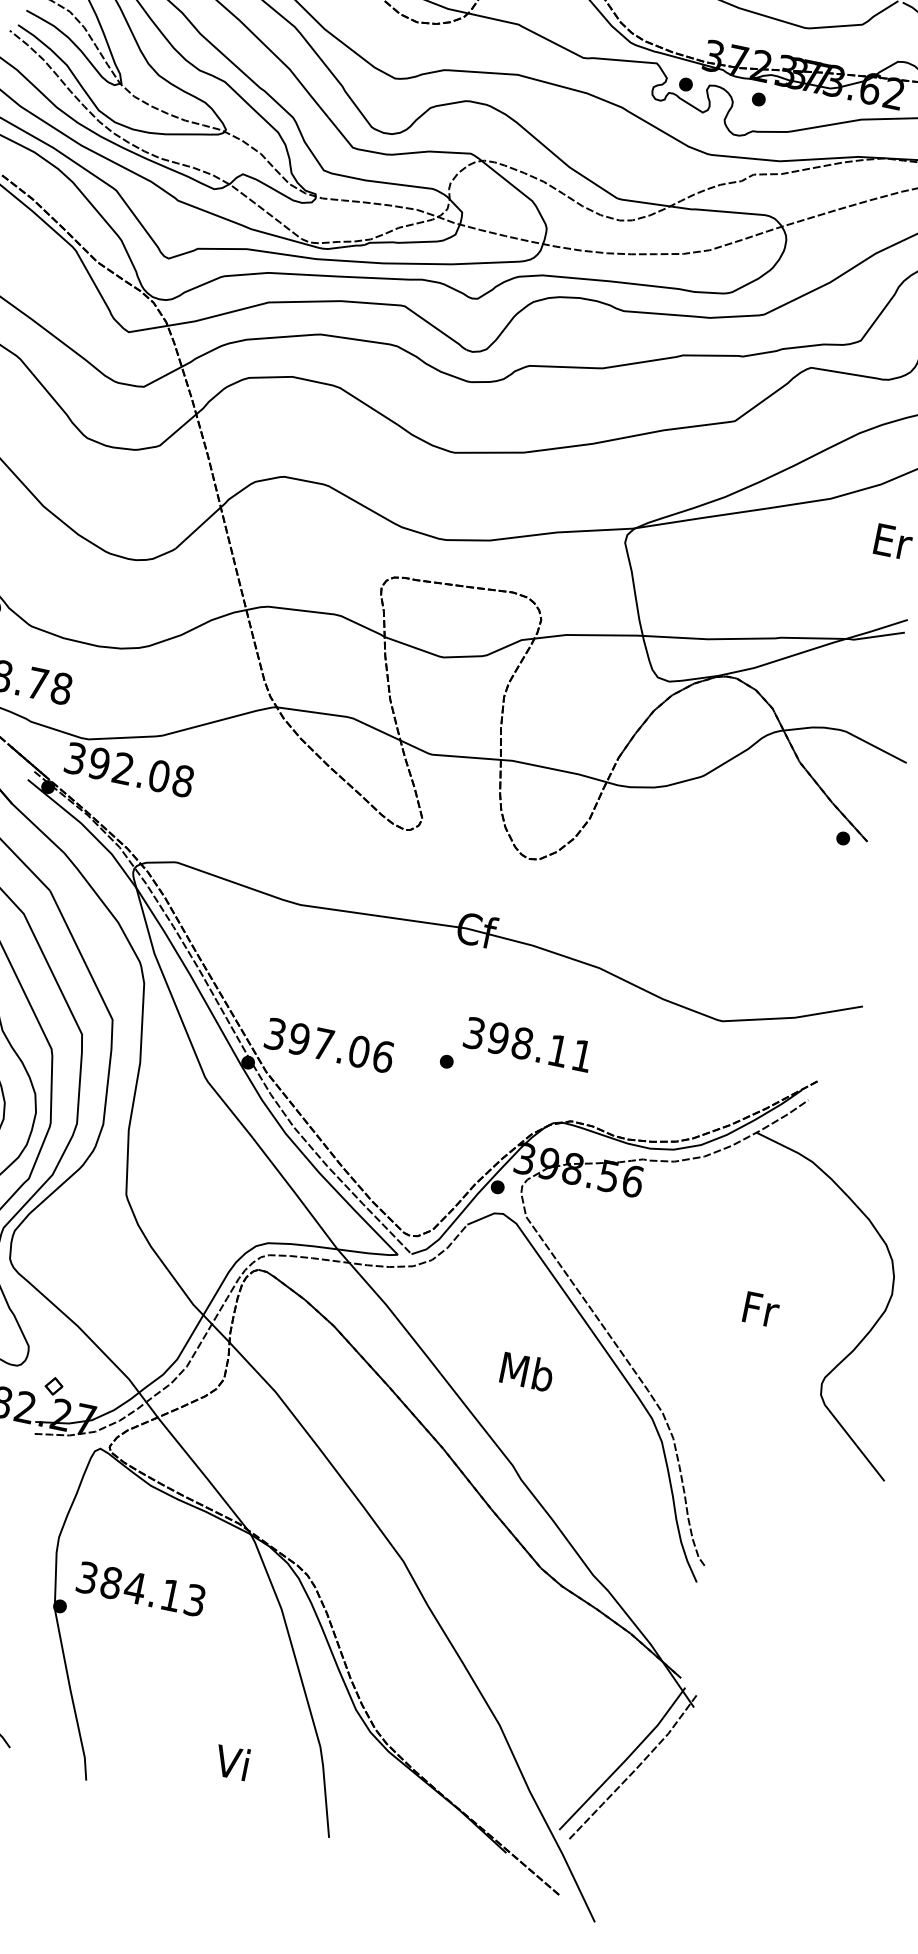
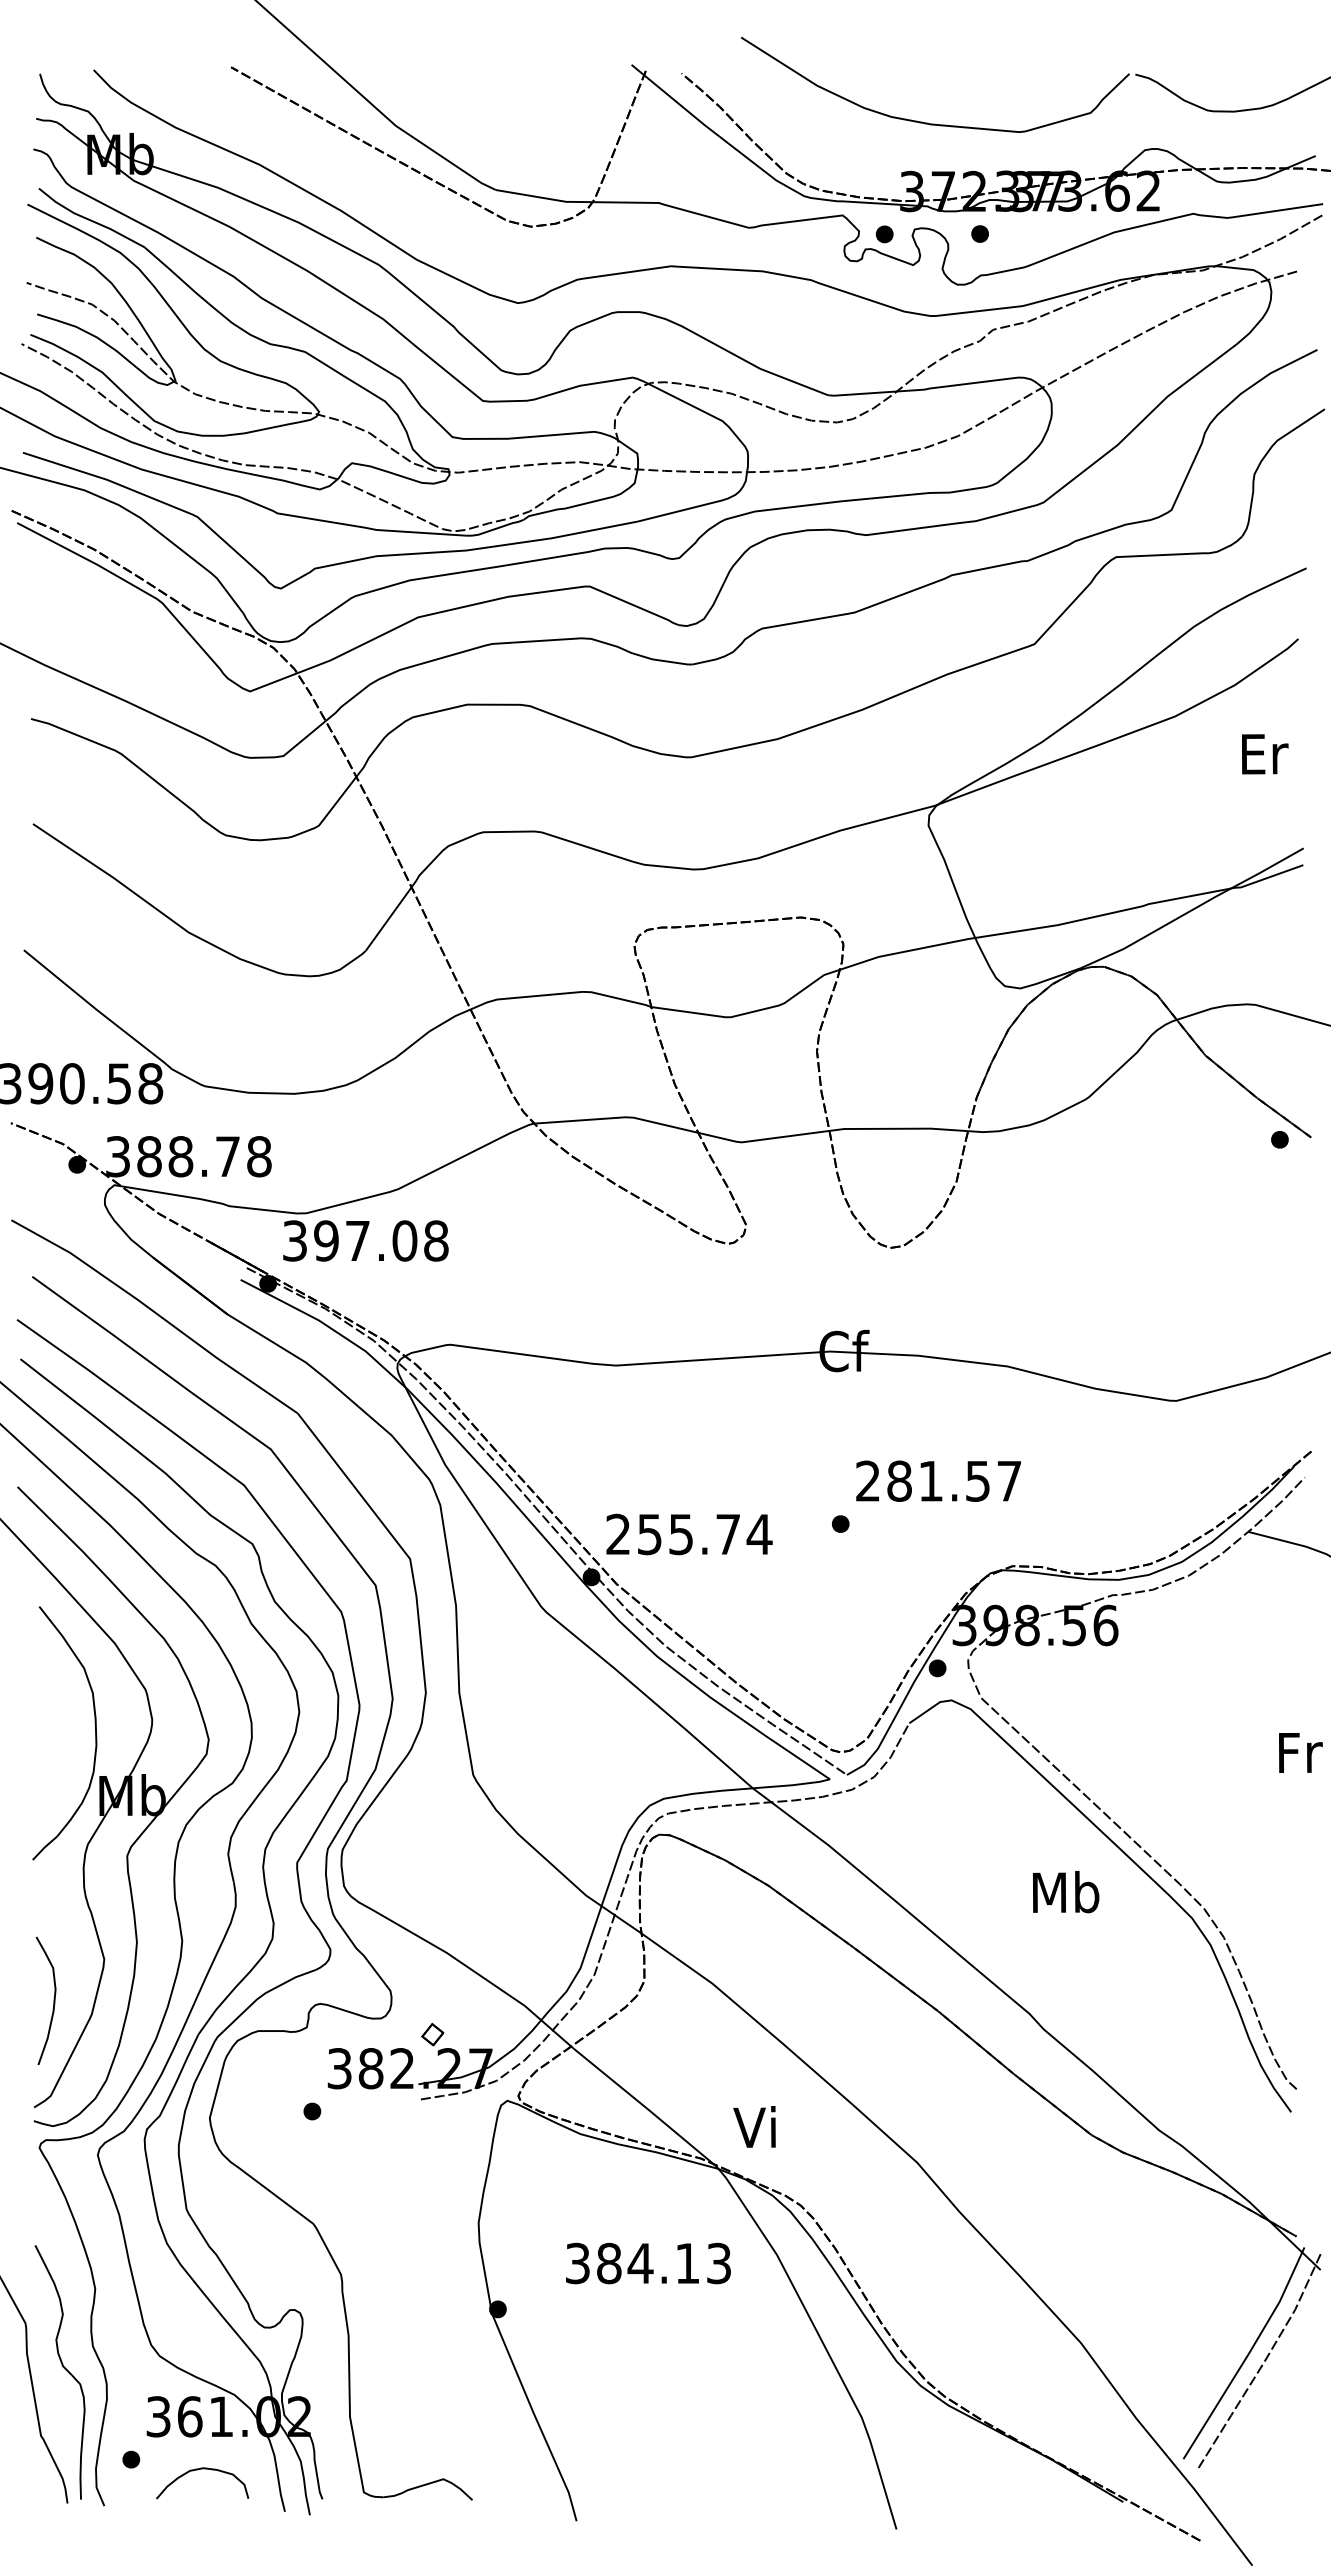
text: (123, 768) -> (357, 1240), 392.08 -> 397.08
text: (528, 1044) -> (938, 1480), 398.11 -> 281.57
text: (329, 1045) -> (689, 1534), 397.06 -> 255.74
text: (527, 1372) -> (1066, 1892), moved
text: (141, 1589) -> (648, 2263), moved
text: (231, 1761) -> (754, 2126), moved

